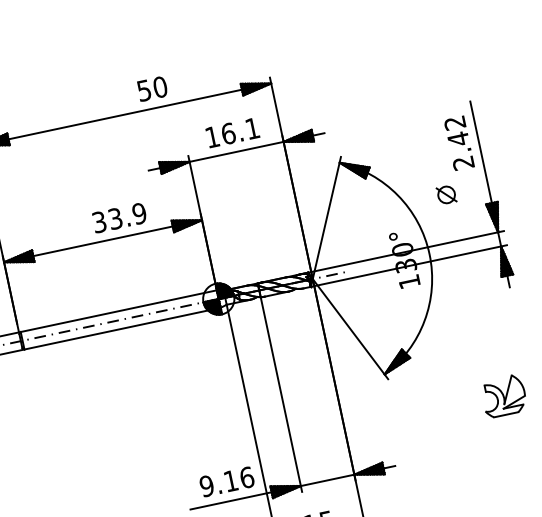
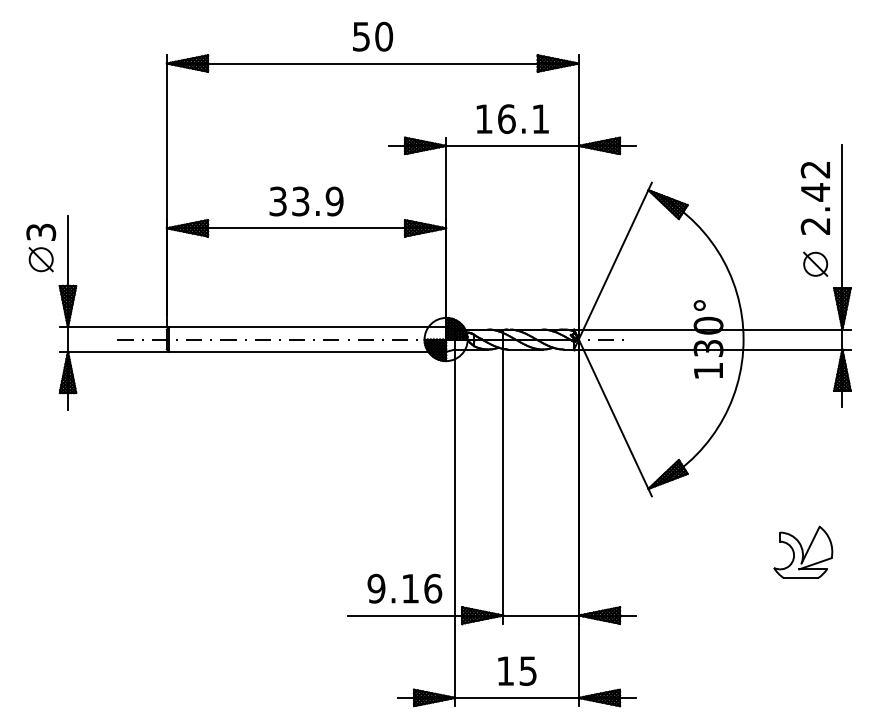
text: (152, 88) -> (372, 36), moved
part: (446, 194) -> (815, 263), moved
text: (119, 217) -> (306, 201), moved

